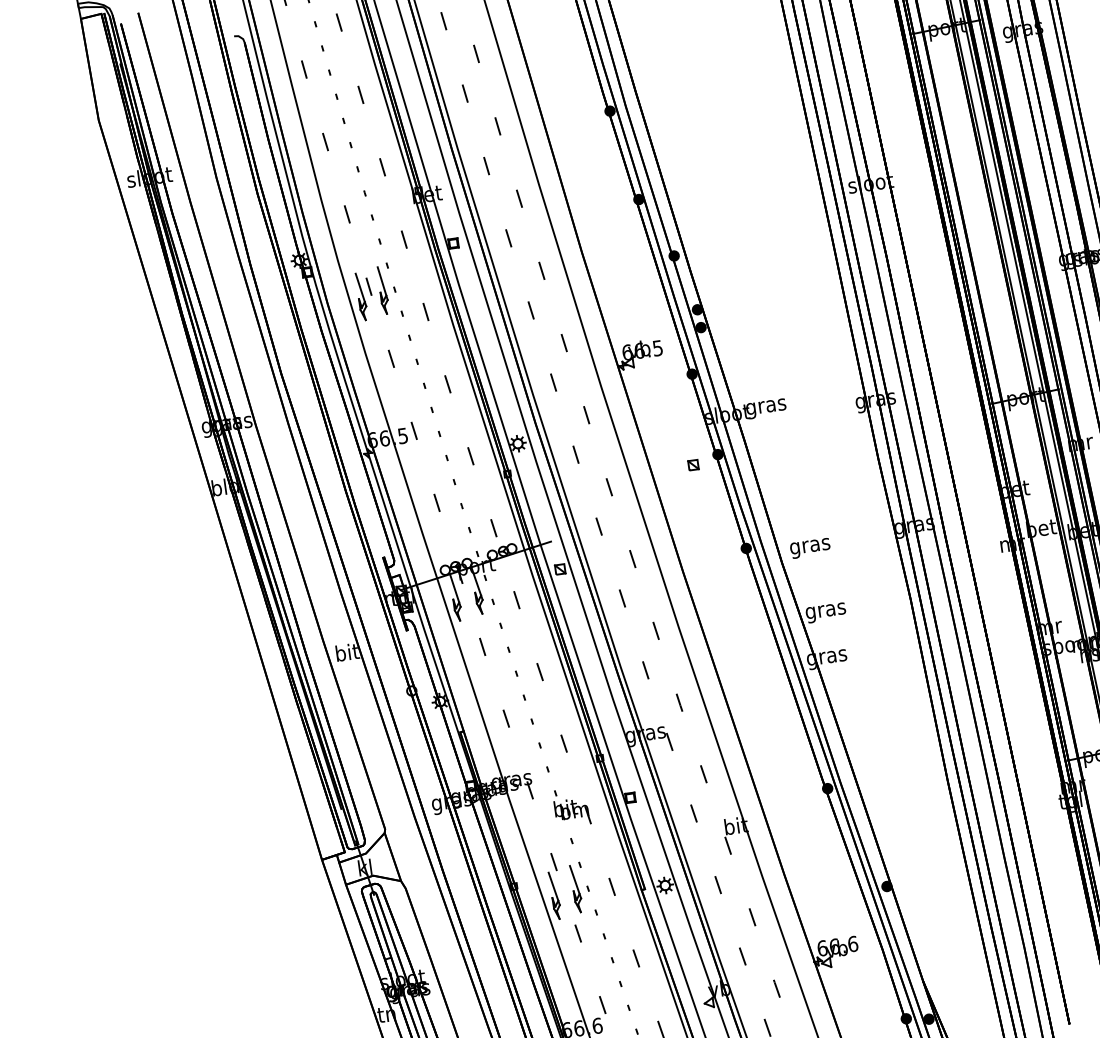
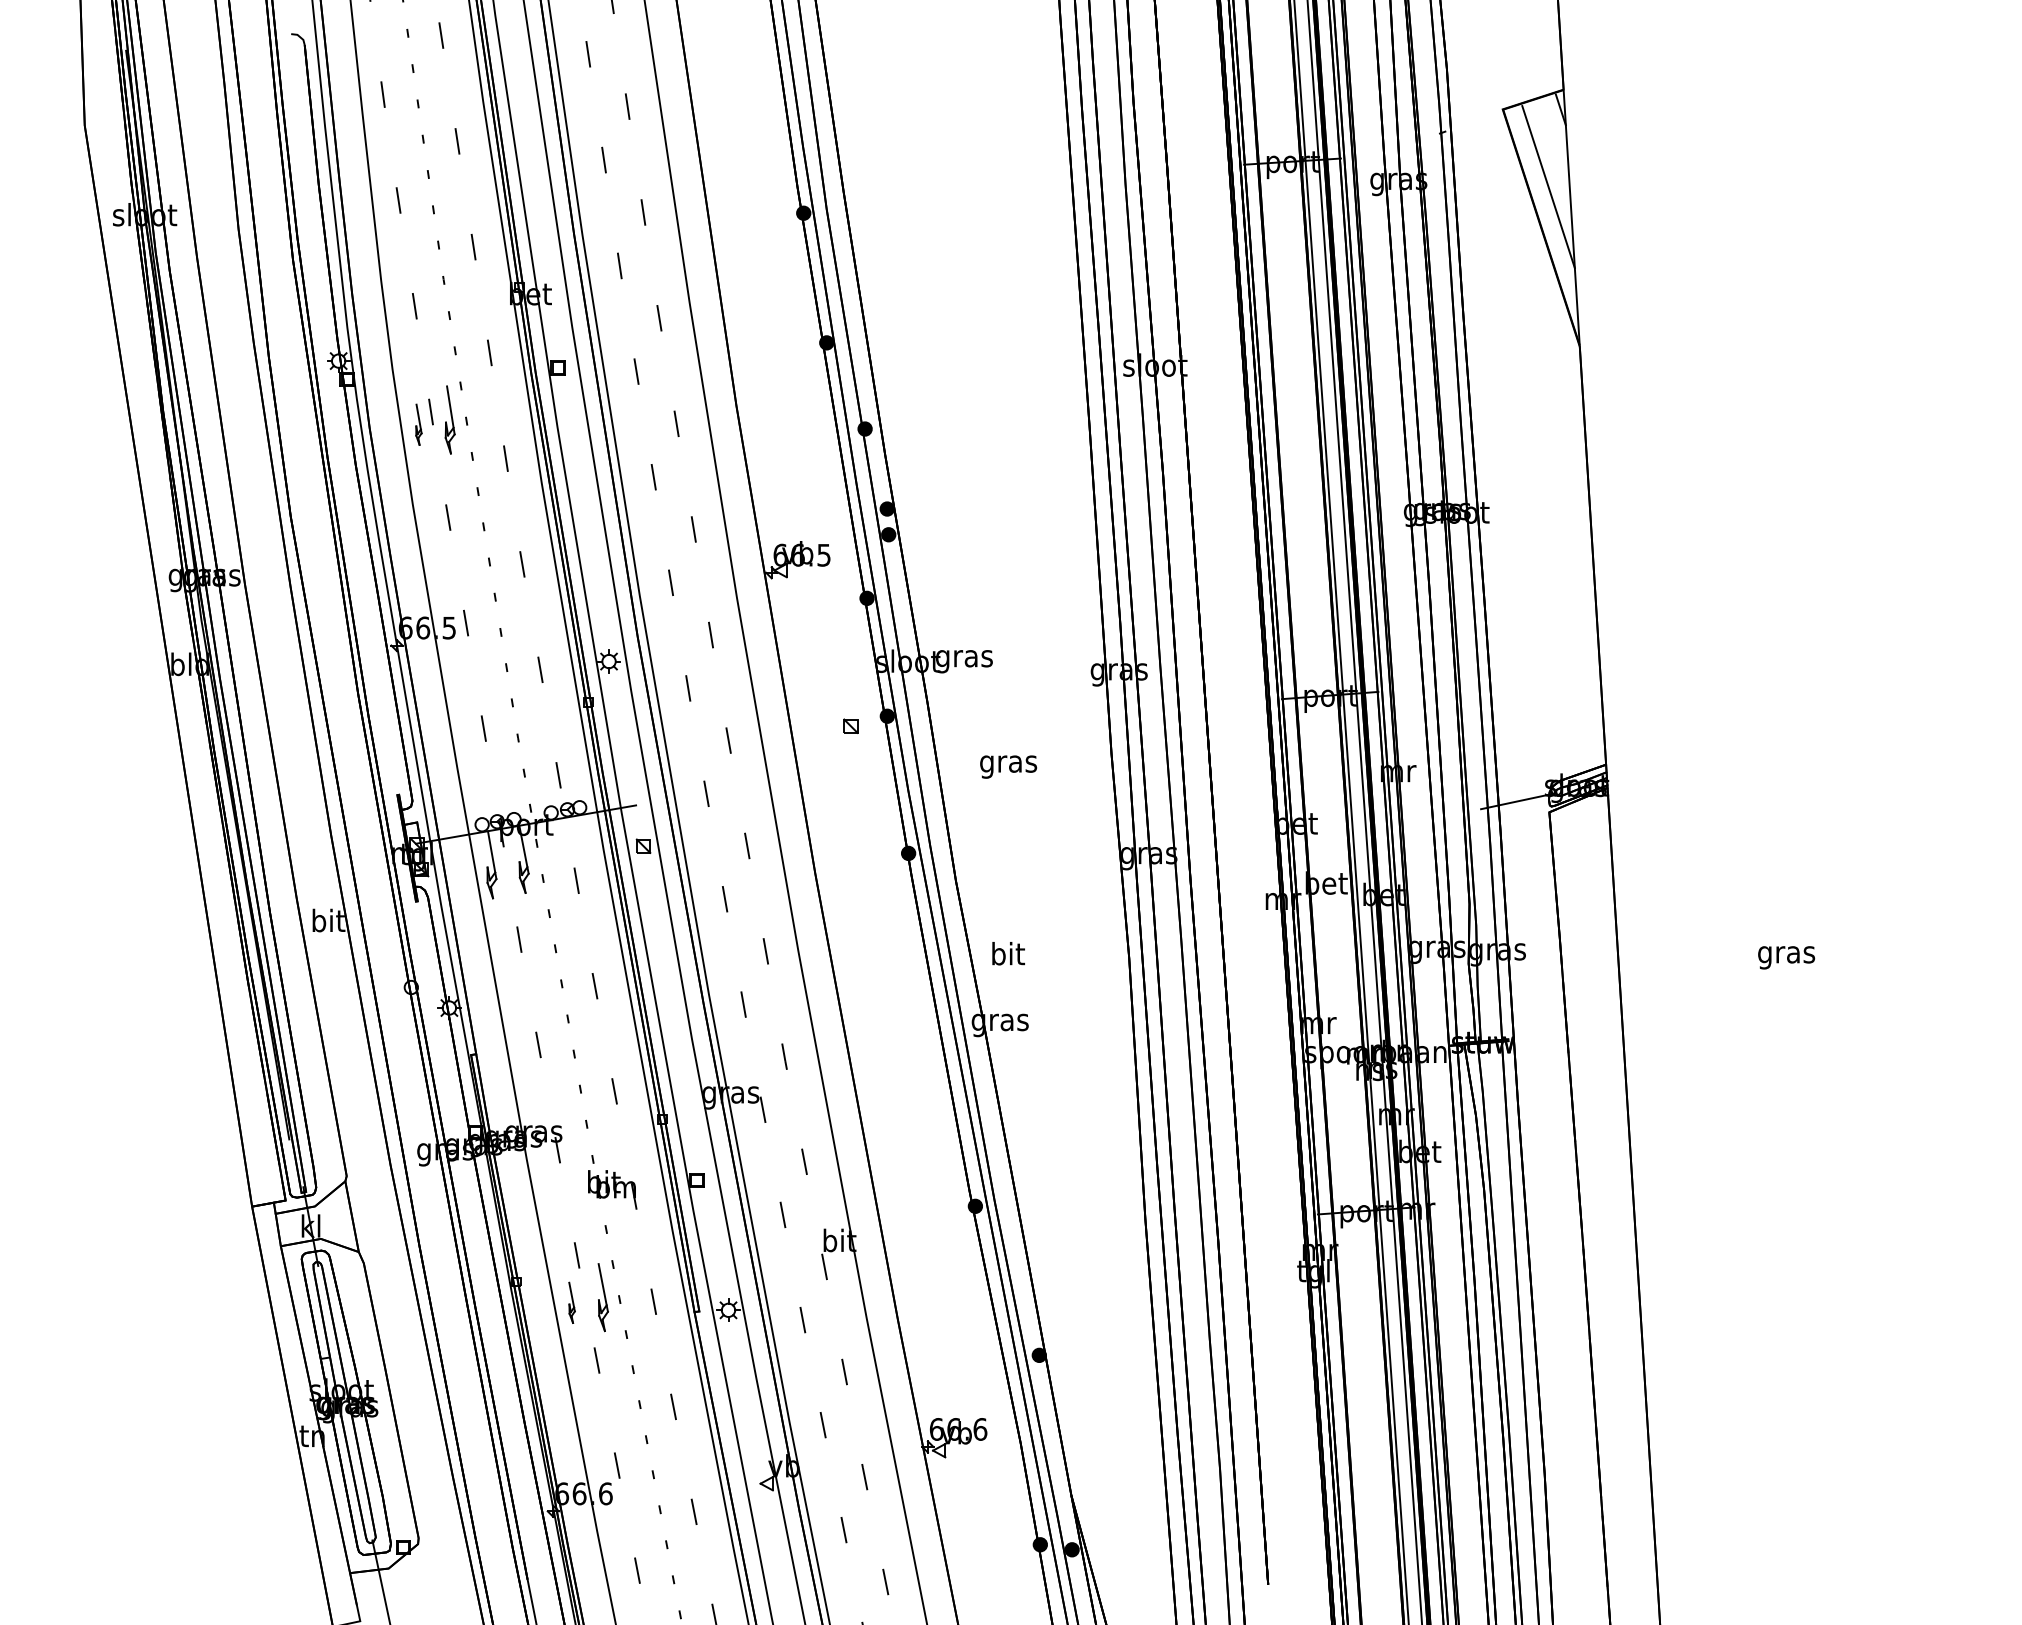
part: (361, 296) -> (418, 424), size x0.6
text: (810, 548) -> (1008, 766), moved
text: (825, 610) -> (1007, 956), gras -> bit
part: (554, 895) -> (571, 1302), size x0.6

